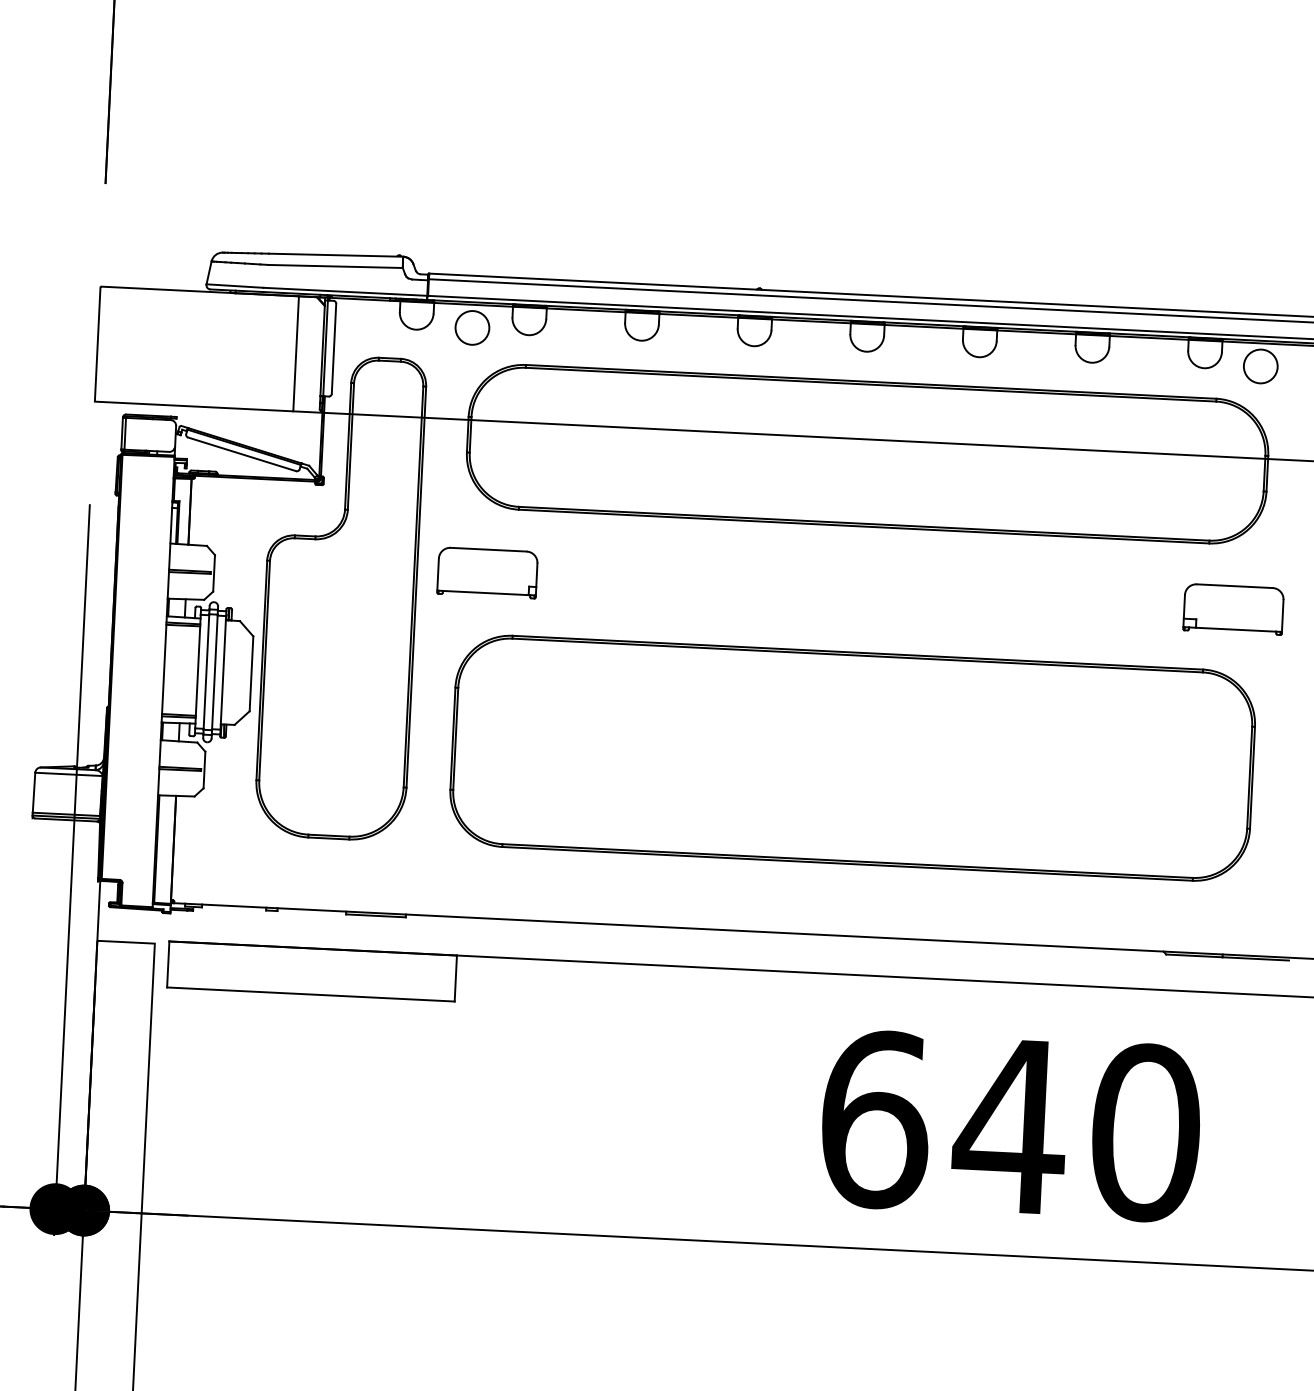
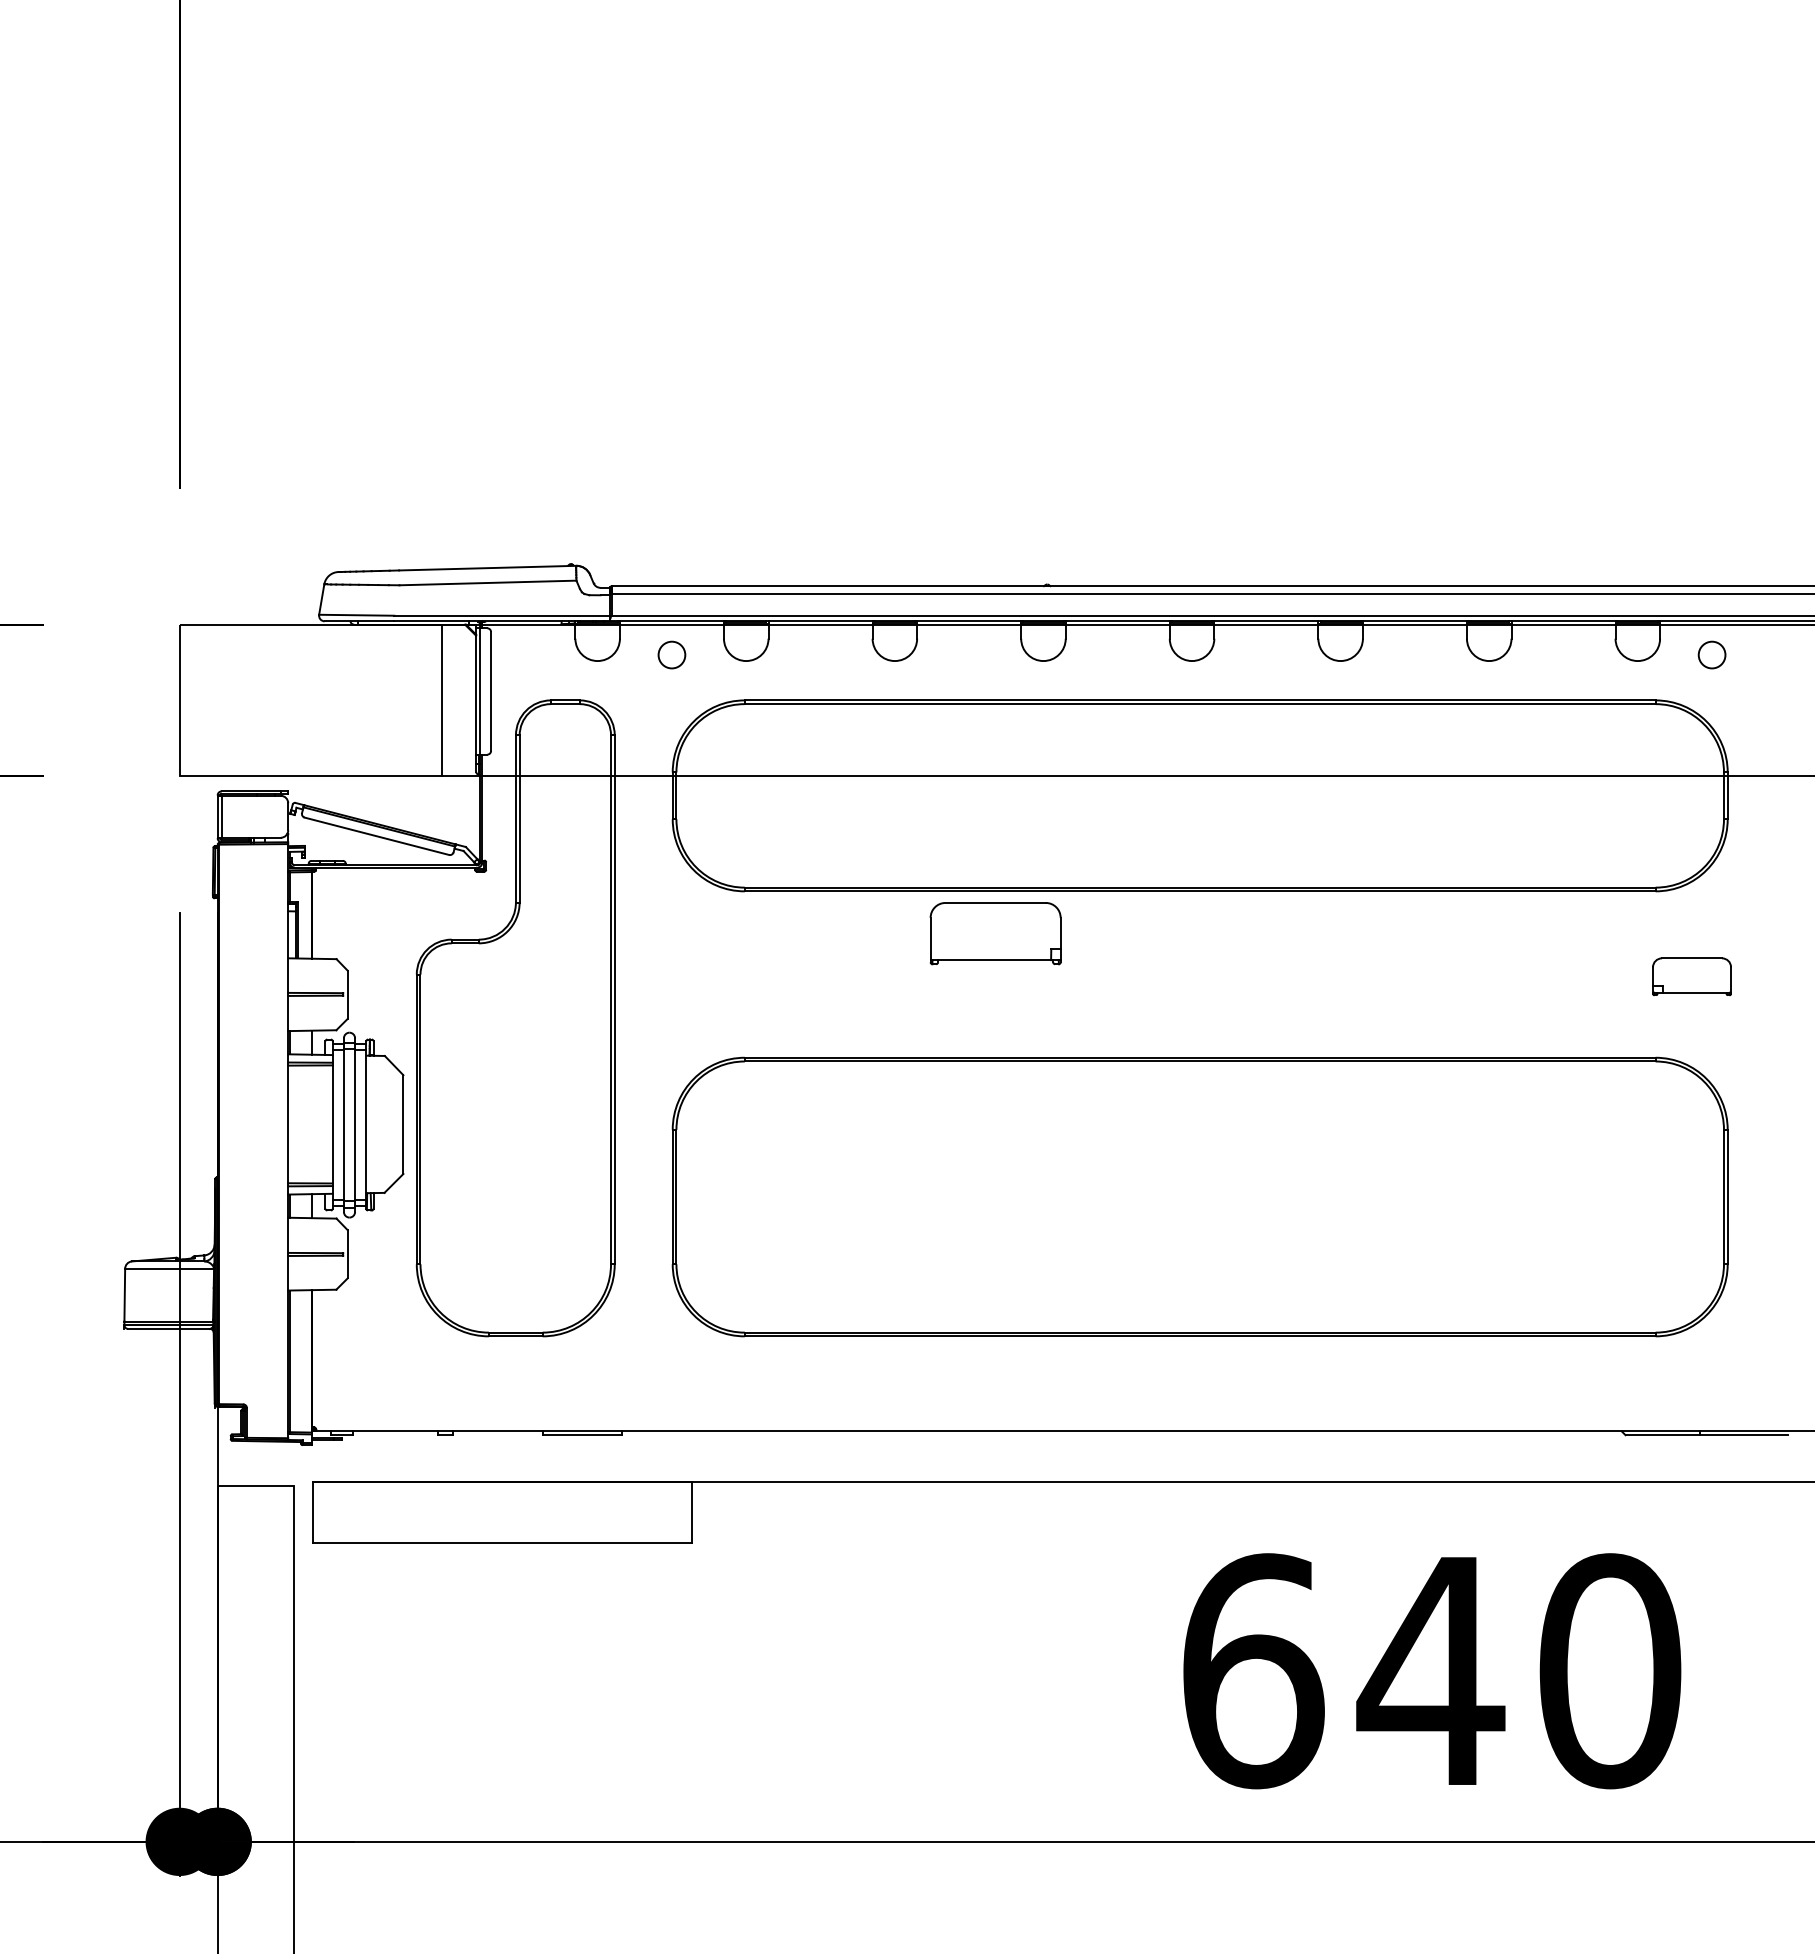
circle: (472, 327) -> (671, 654), size x0.6
circle: (1260, 366) -> (1711, 654), size x0.6
part: (487, 572) -> (995, 933), moved
part: (1233, 609) -> (1691, 976), size x0.6

